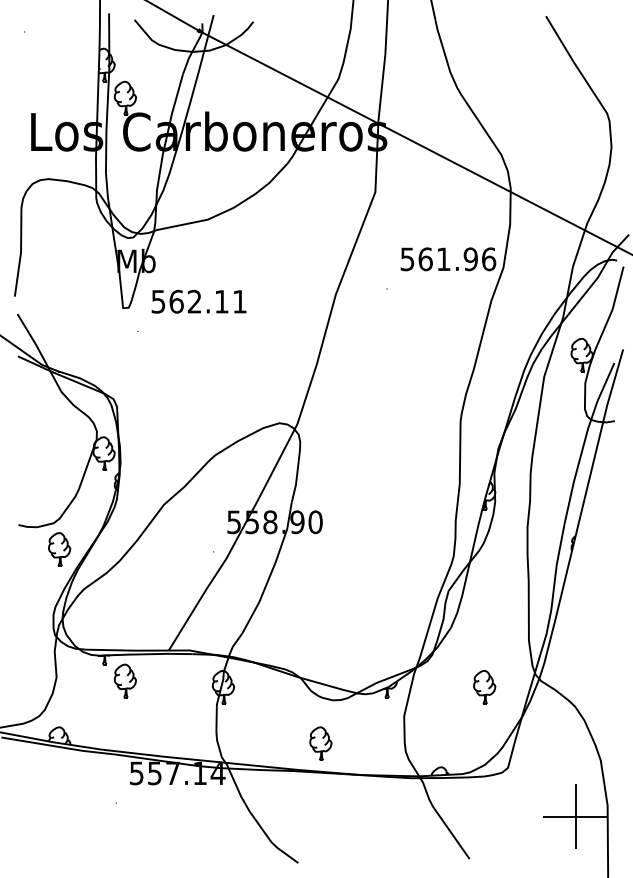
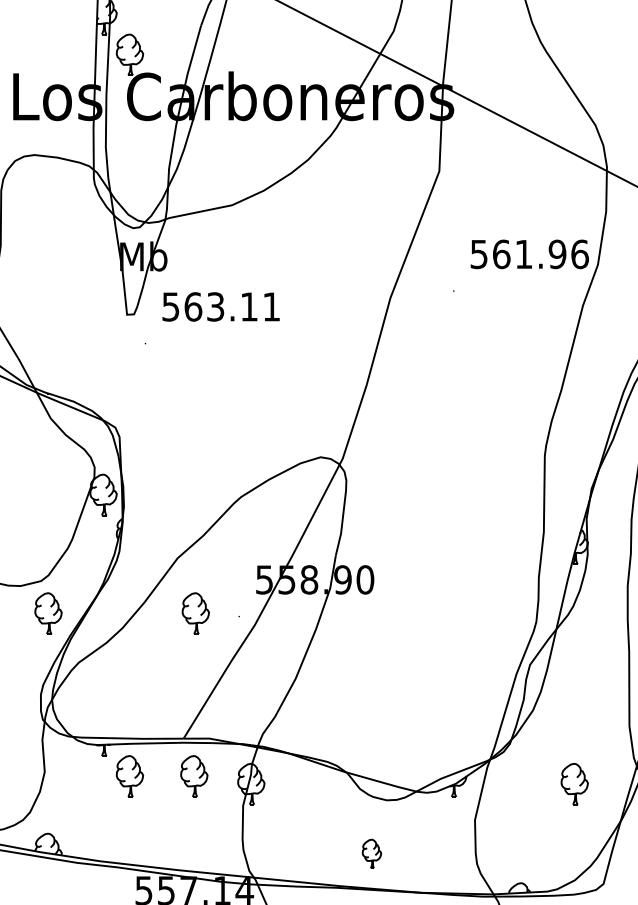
text: (194, 301) -> (215, 306), 562.11 -> 563.11
part: (178, 549) -> (195, 613), added
part: (176, 680) -> (193, 775), added
part: (320, 743) -> (371, 853), size x0.7

